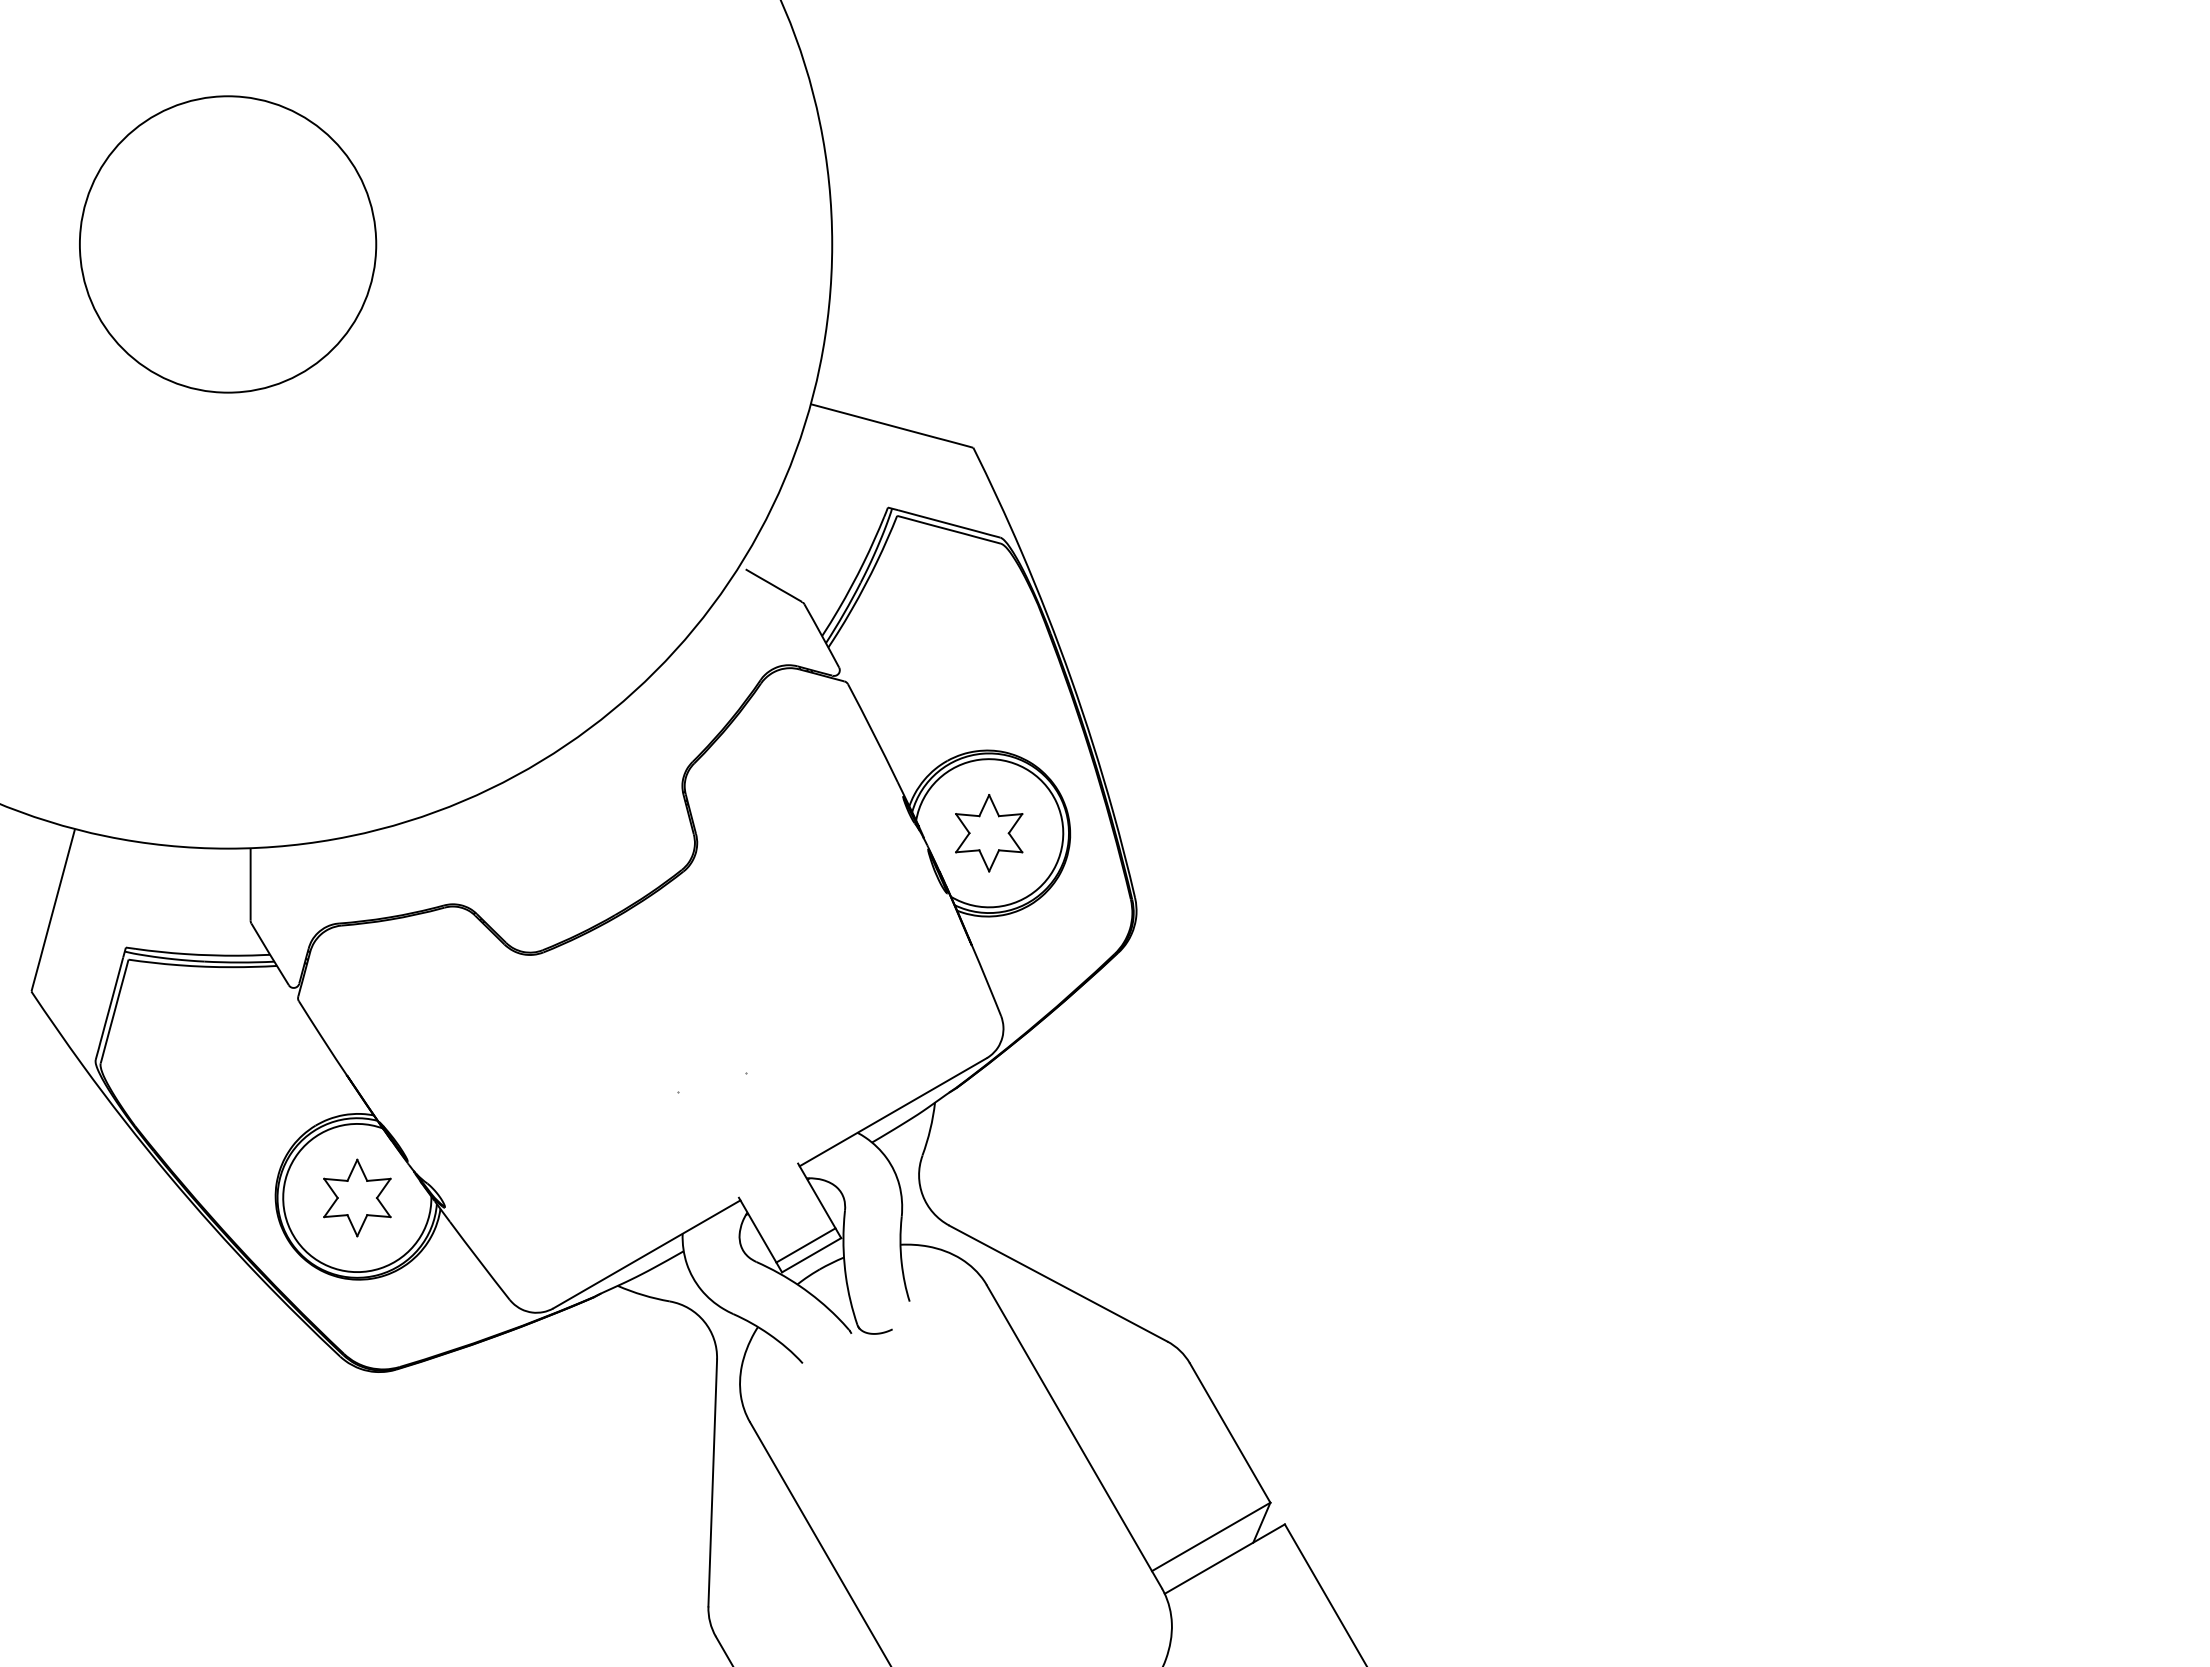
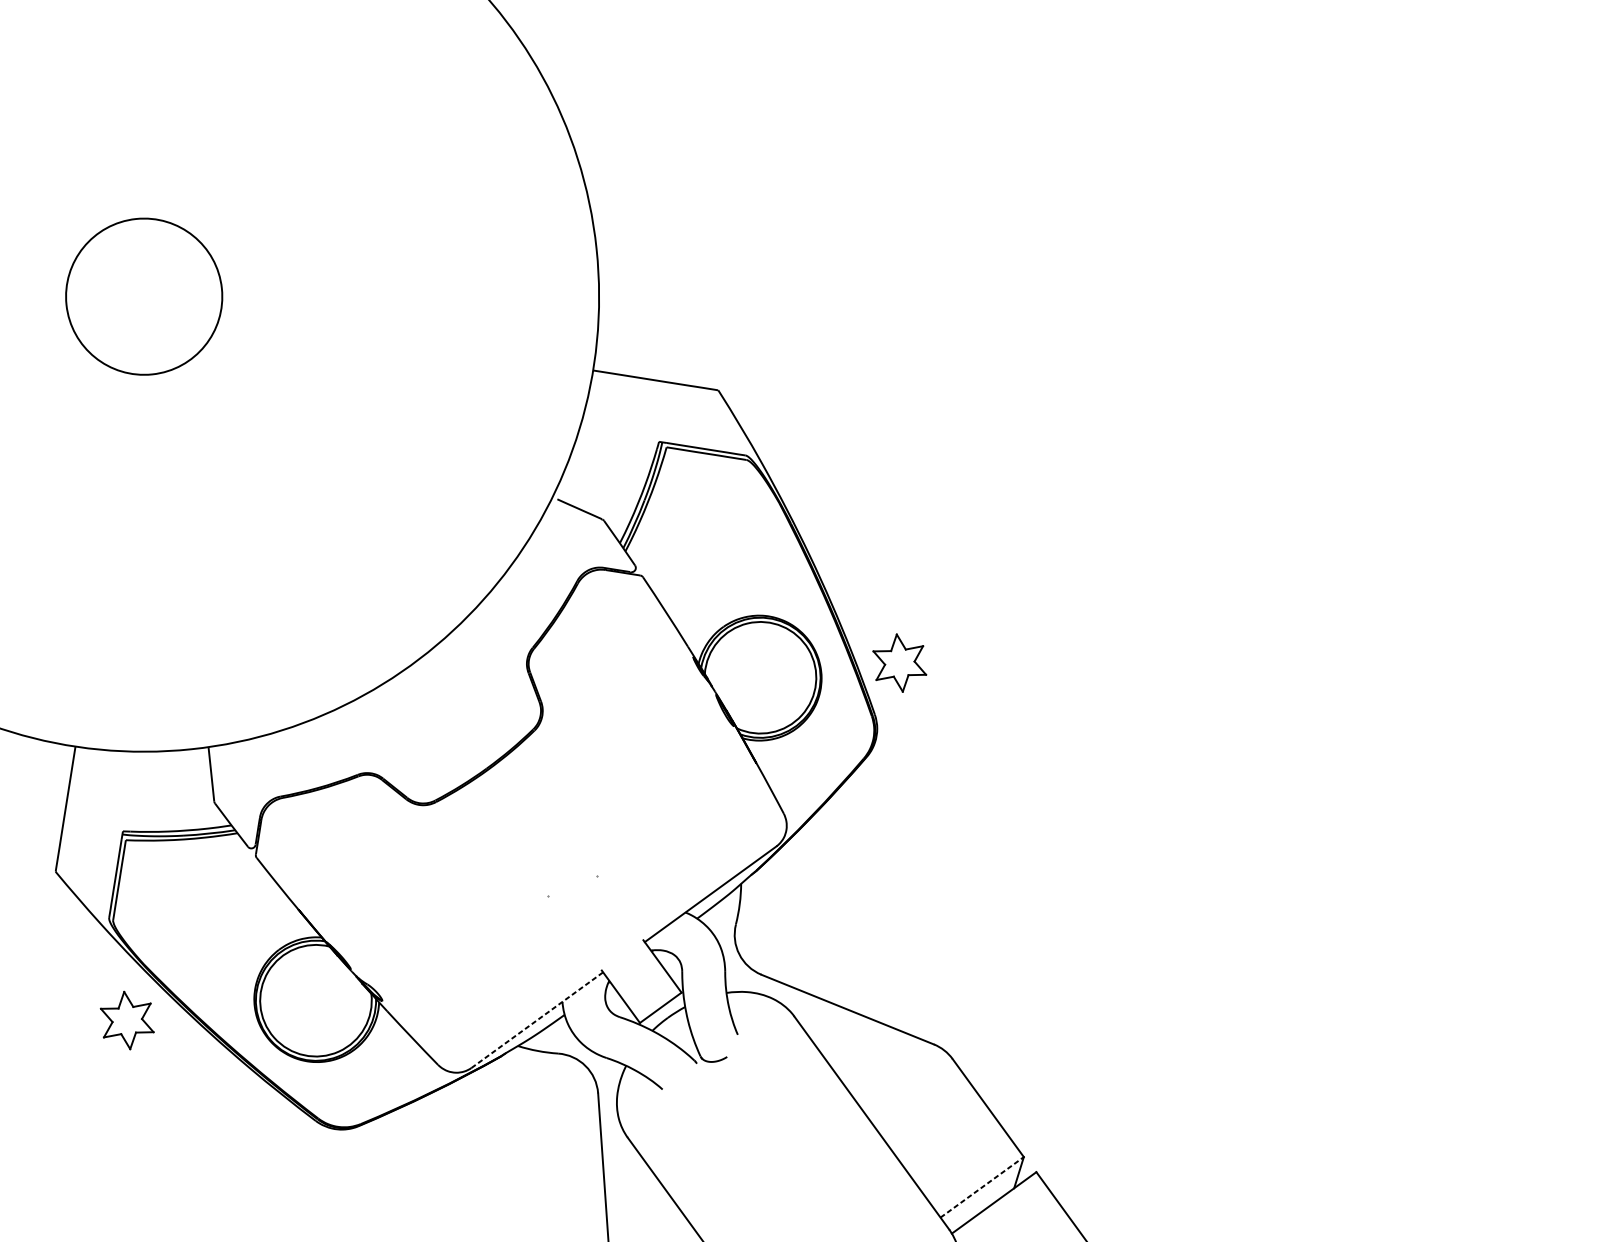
circle: (228, 244) -> (144, 296), size x0.7
part: (989, 833) -> (900, 663), moved
part: (357, 1197) -> (127, 1020), moved
line: (805, 1245) -> (655, 1001), removed
line: (647, 1254) -> (537, 1020), solid -> dashed
line: (1211, 1536) -> (982, 1187), solid -> dashed

